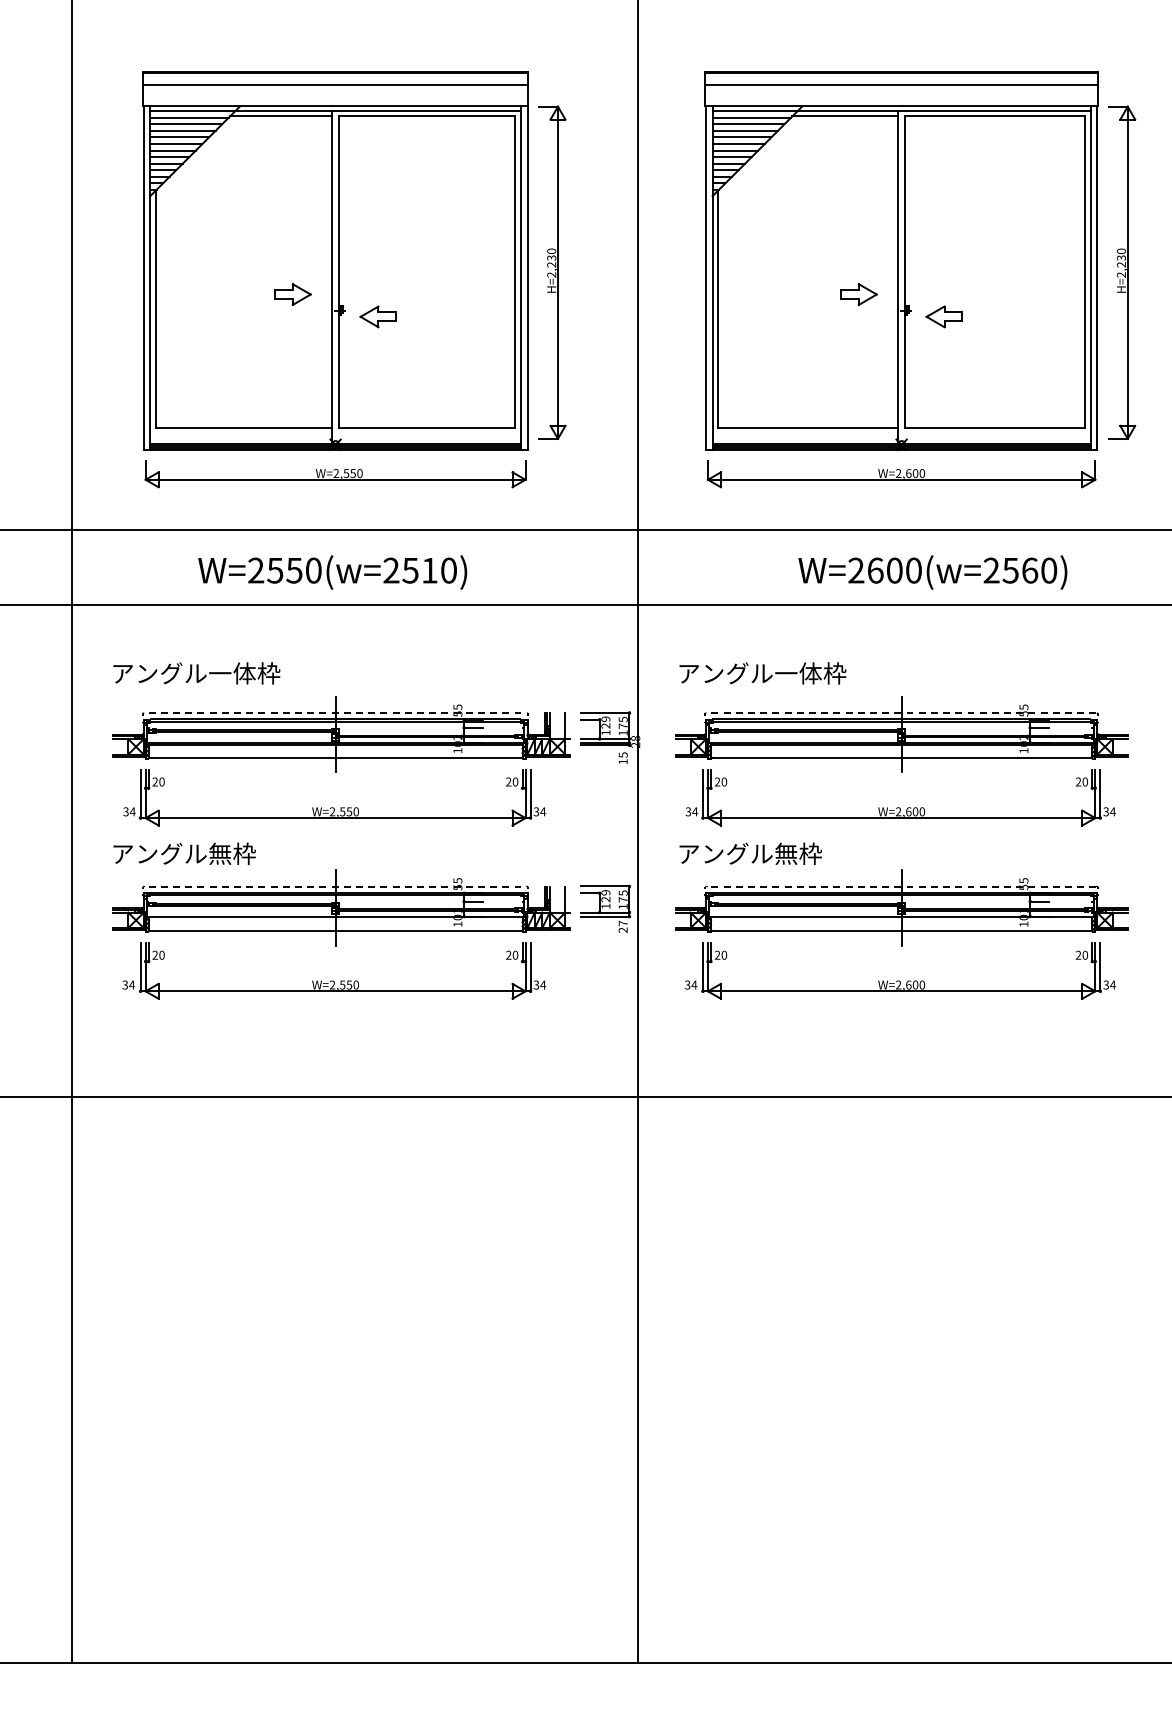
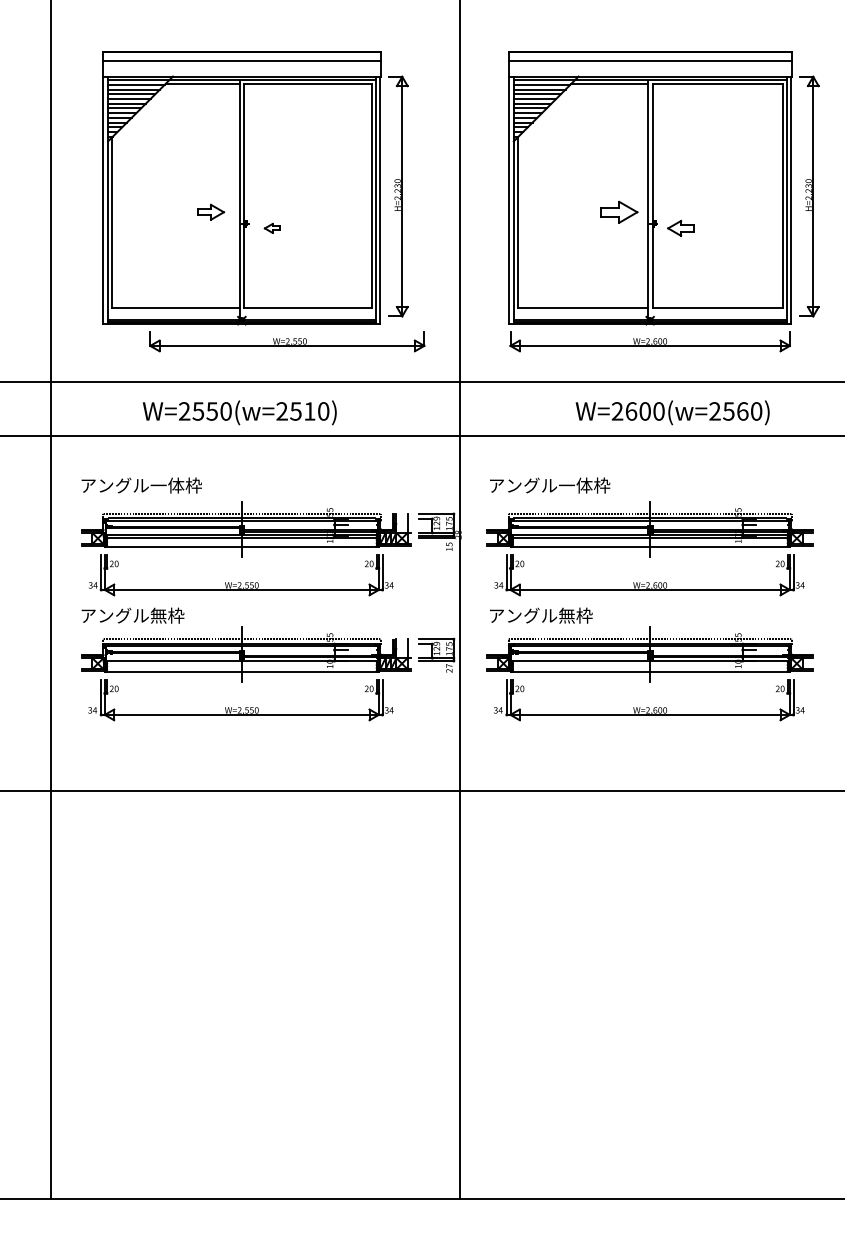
part: (858, 294) -> (619, 212), size x1.4
part: (377, 316) -> (272, 228), size x0.6
part: (335, 474) -> (287, 342), moved

